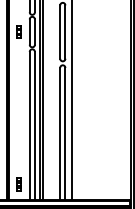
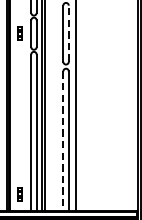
line: (65, 32) -> (68, 34), solid -> dashed
line: (60, 134) -> (63, 141), solid -> dashed

